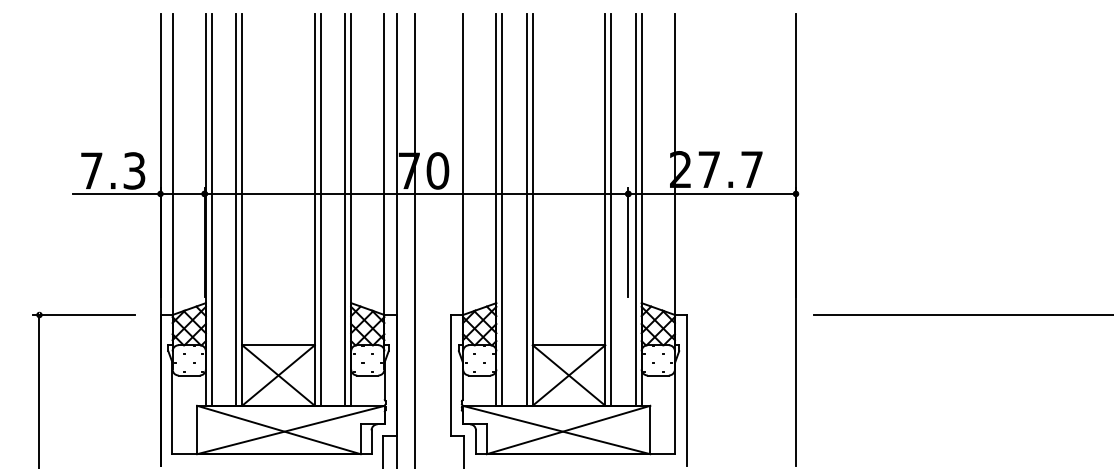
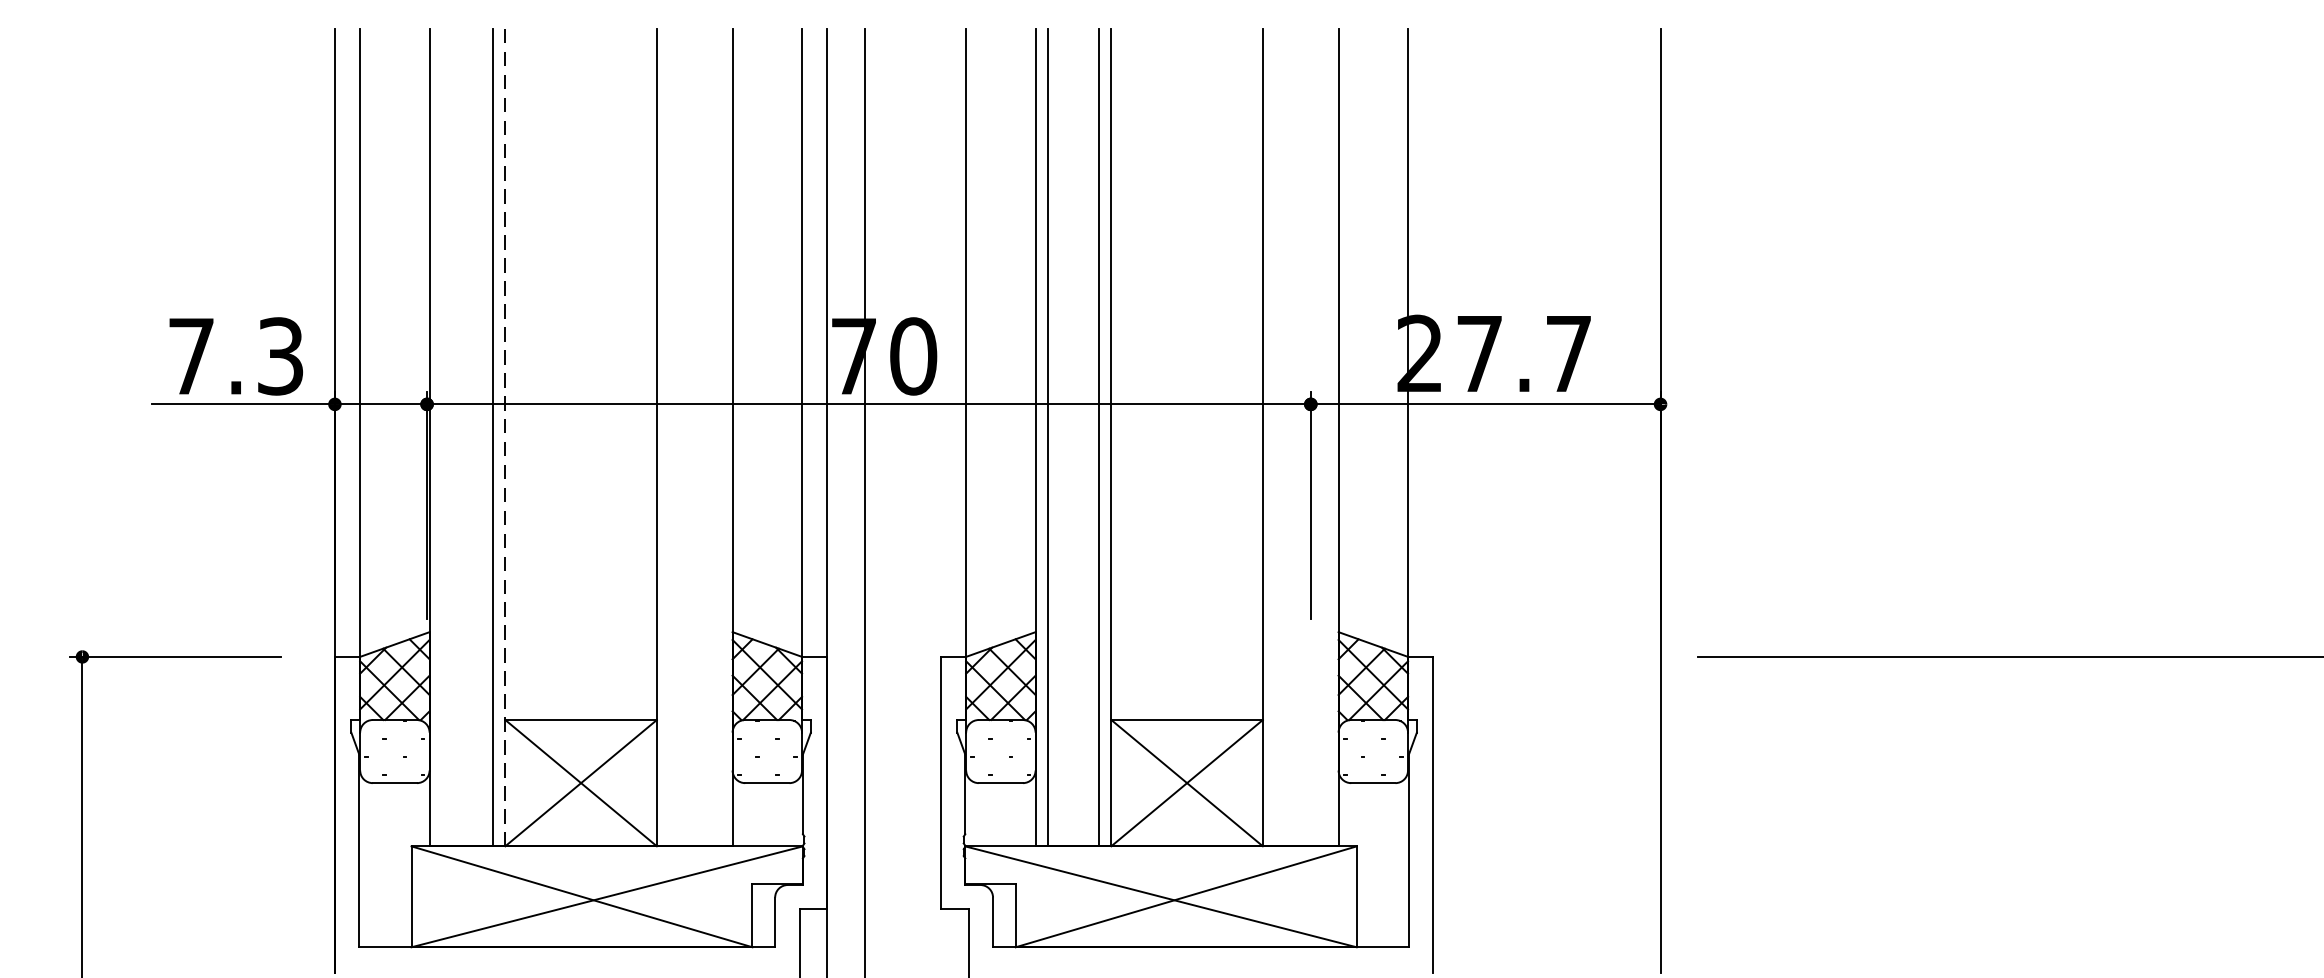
line: (211, 209) -> (441, 436), removed
line: (242, 209) -> (505, 436), solid -> dashed
line: (320, 209) -> (668, 436), removed
line: (345, 209) -> (720, 436), removed
line: (611, 209) -> (1275, 436), removed
line: (635, 209) -> (1325, 436), removed

